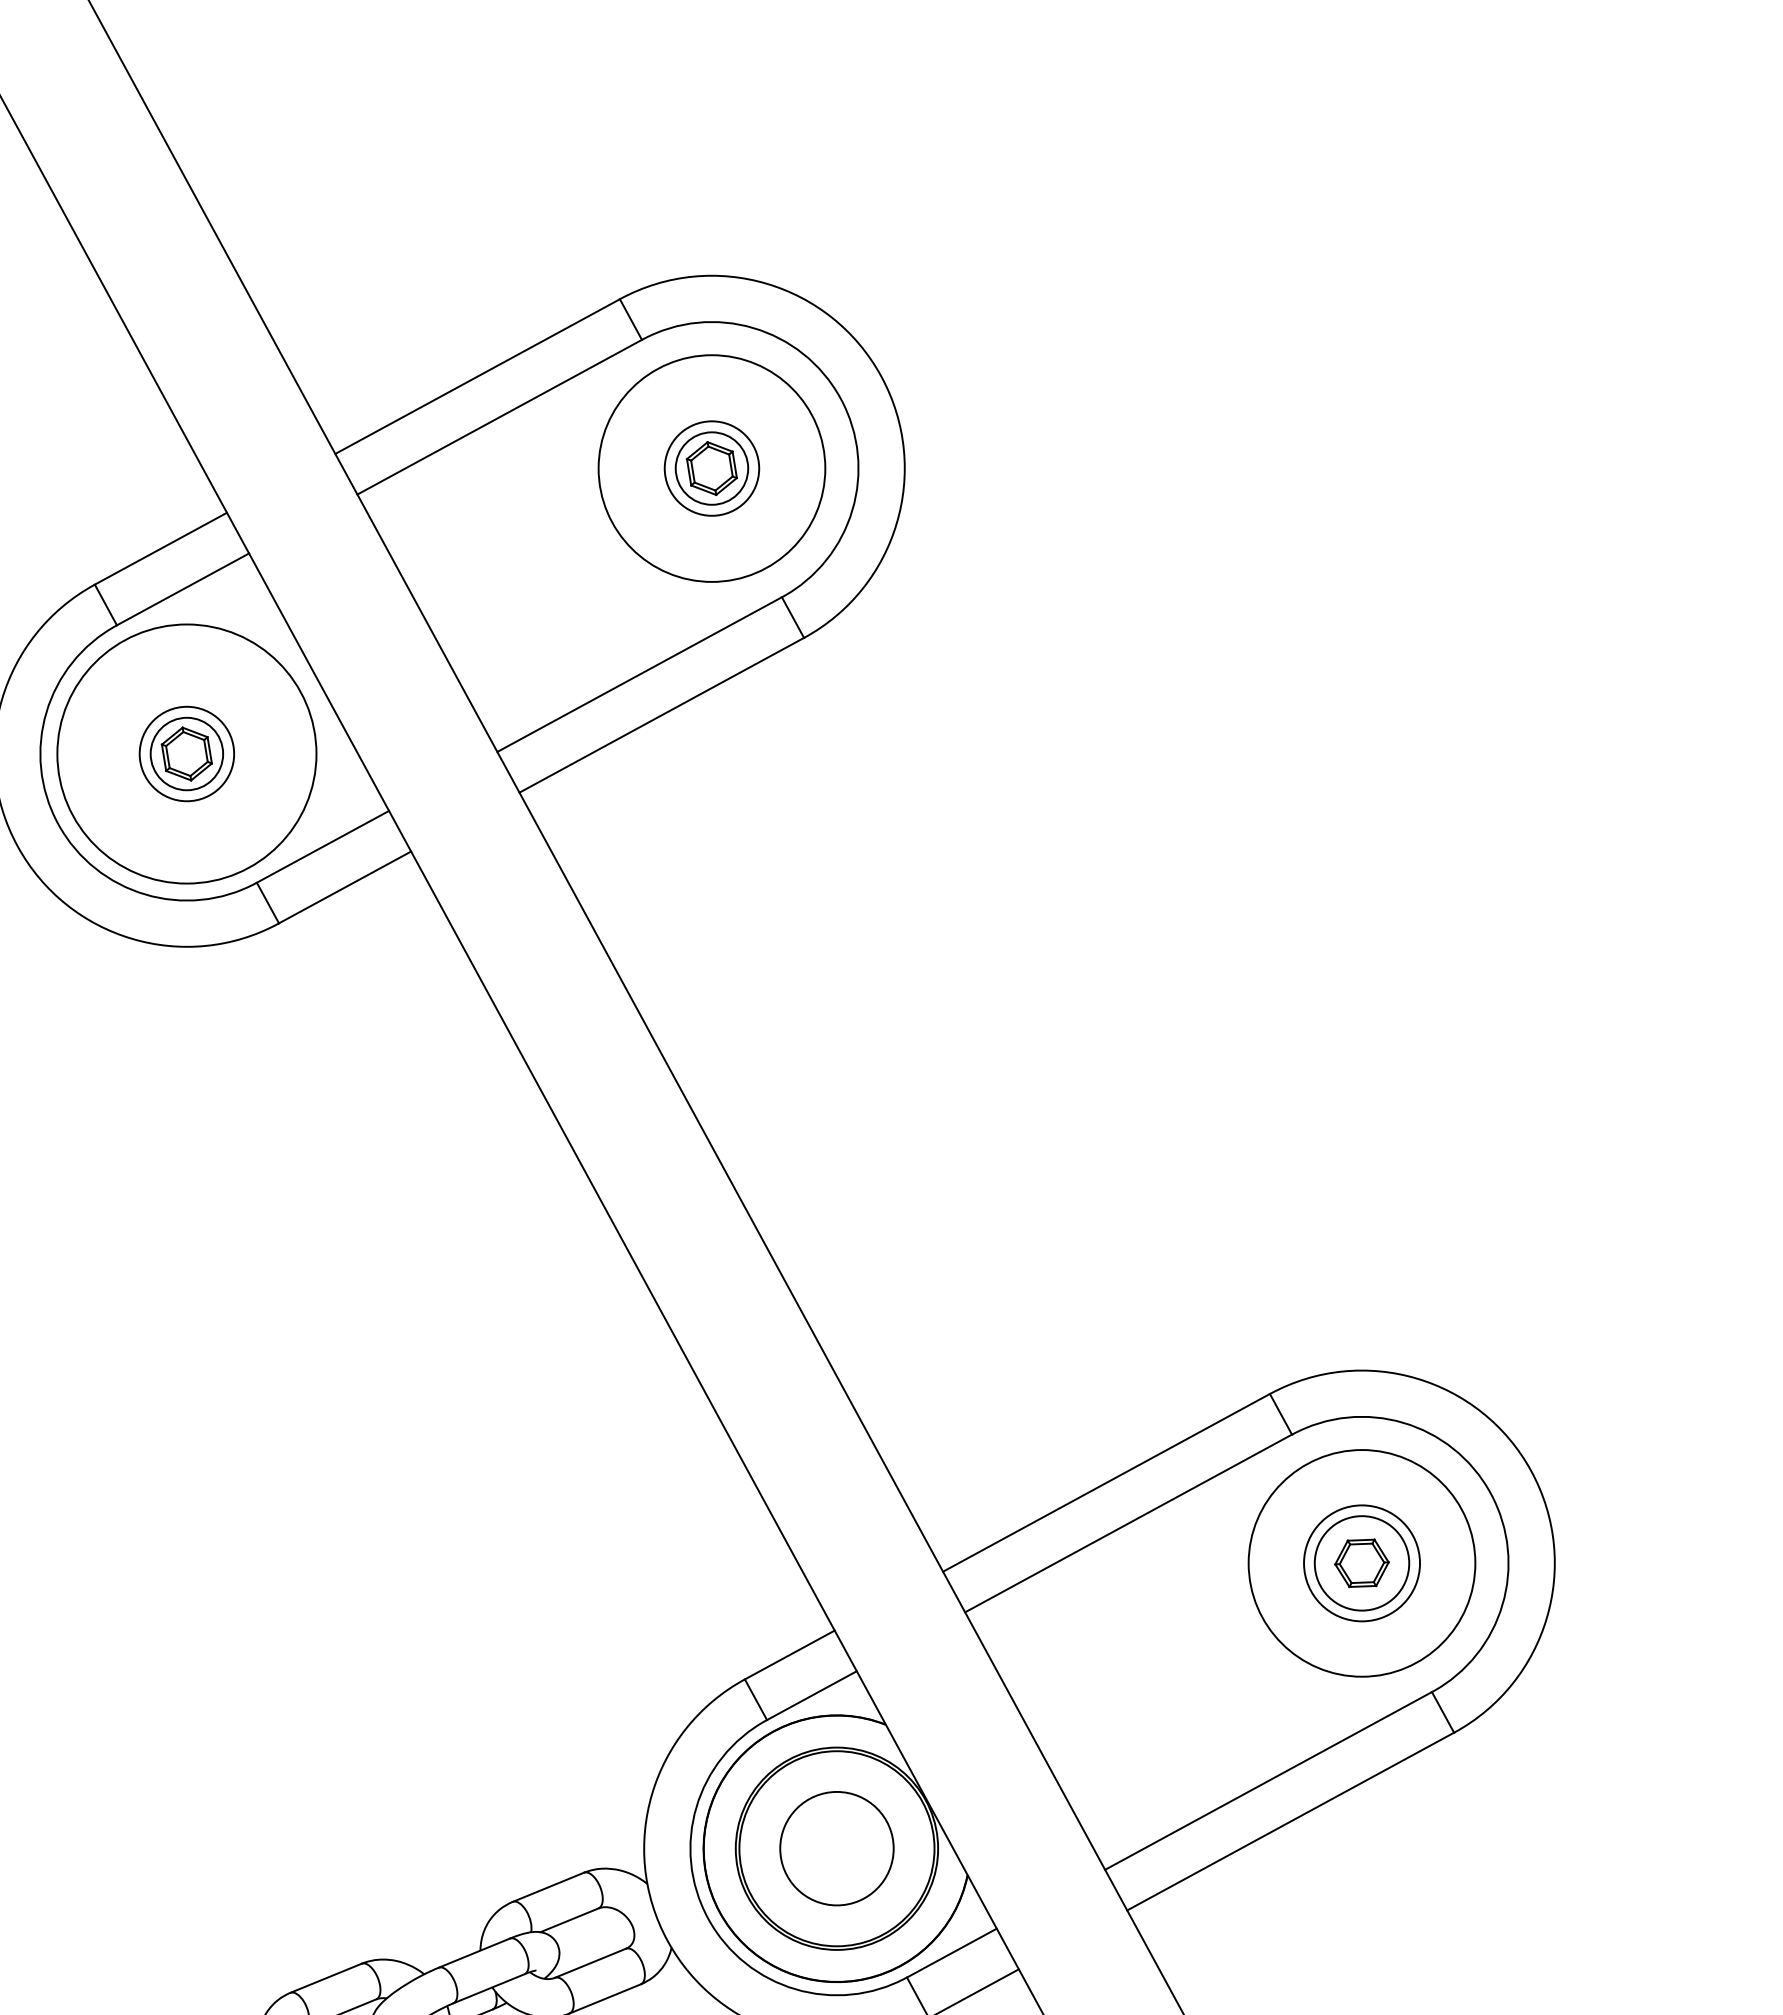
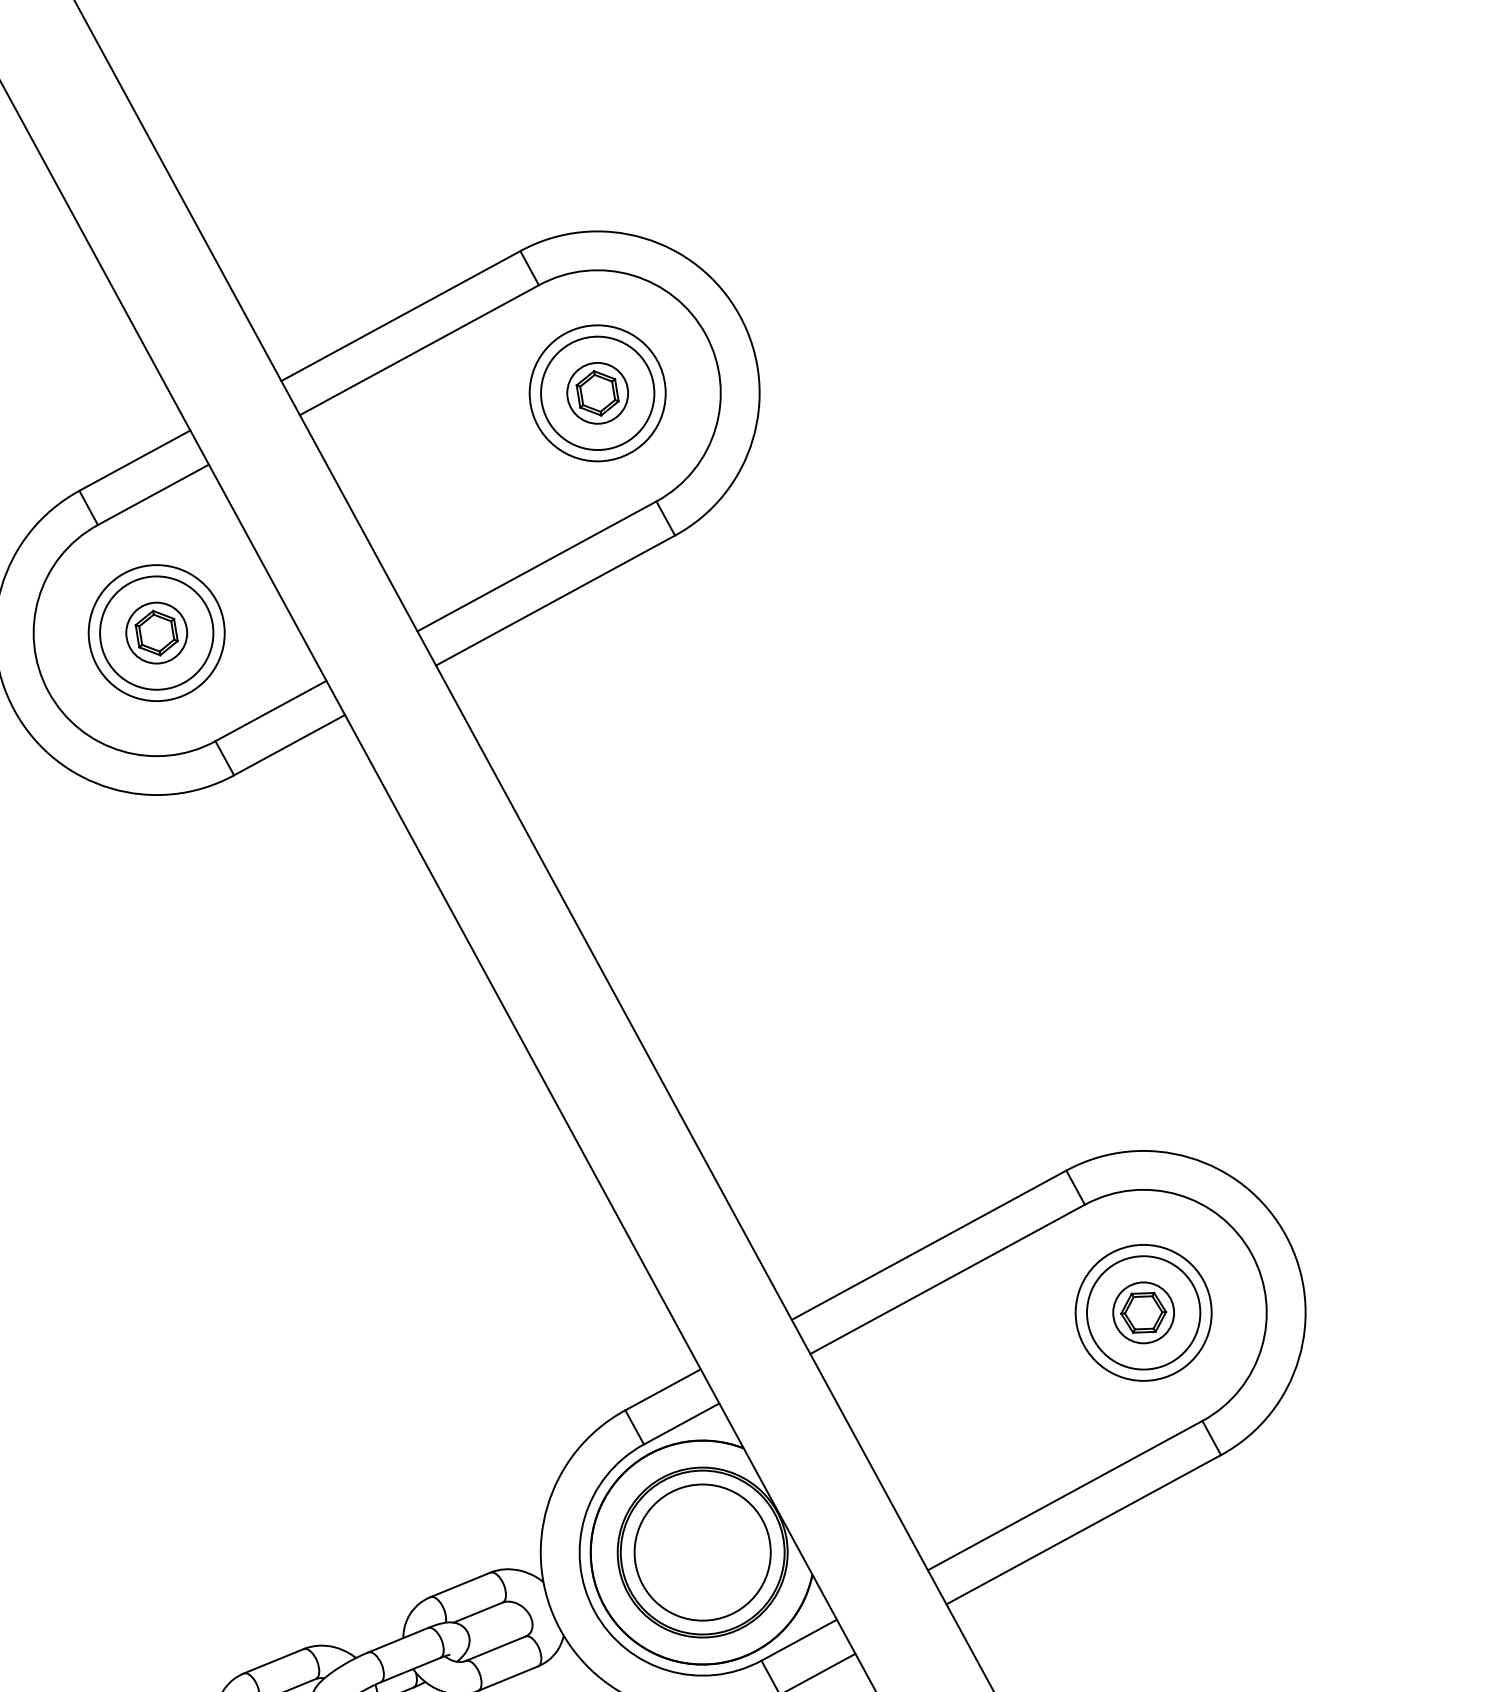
circle: (711, 468) -> (597, 393), size x0.71
circle: (711, 468) -> (597, 393), size x1.43
circle: (186, 753) -> (156, 632), size x1.43
circle: (186, 754) -> (156, 633), size x0.62
circle: (1361, 1562) -> (1143, 1312), size x1.43
circle: (1361, 1563) -> (1143, 1312), size x0.62
circle: (1361, 1563) -> (1143, 1312), size x0.71
circle: (836, 1848) -> (702, 1552), size x1.43

